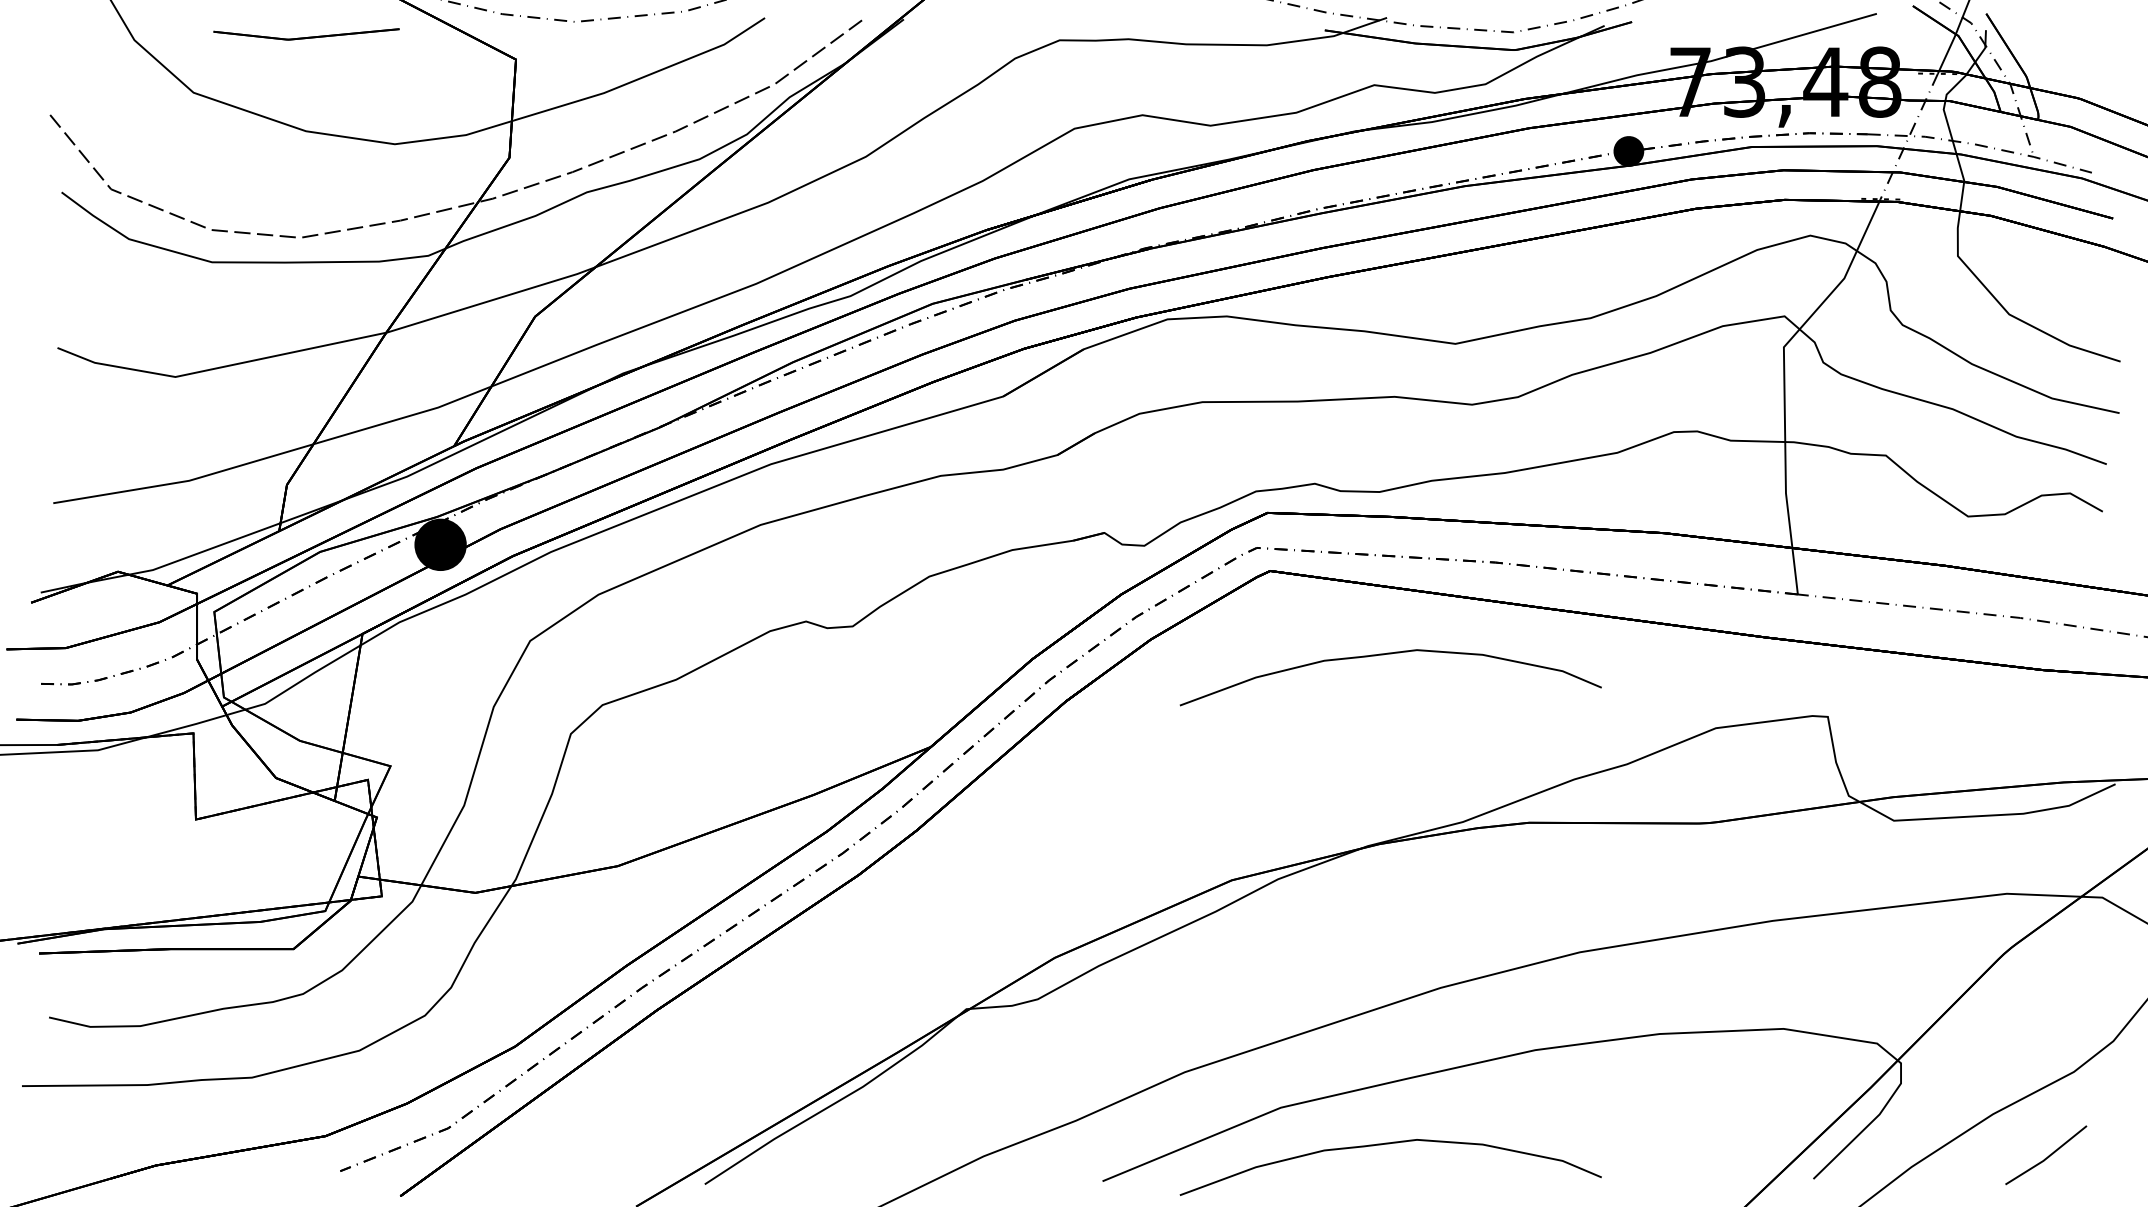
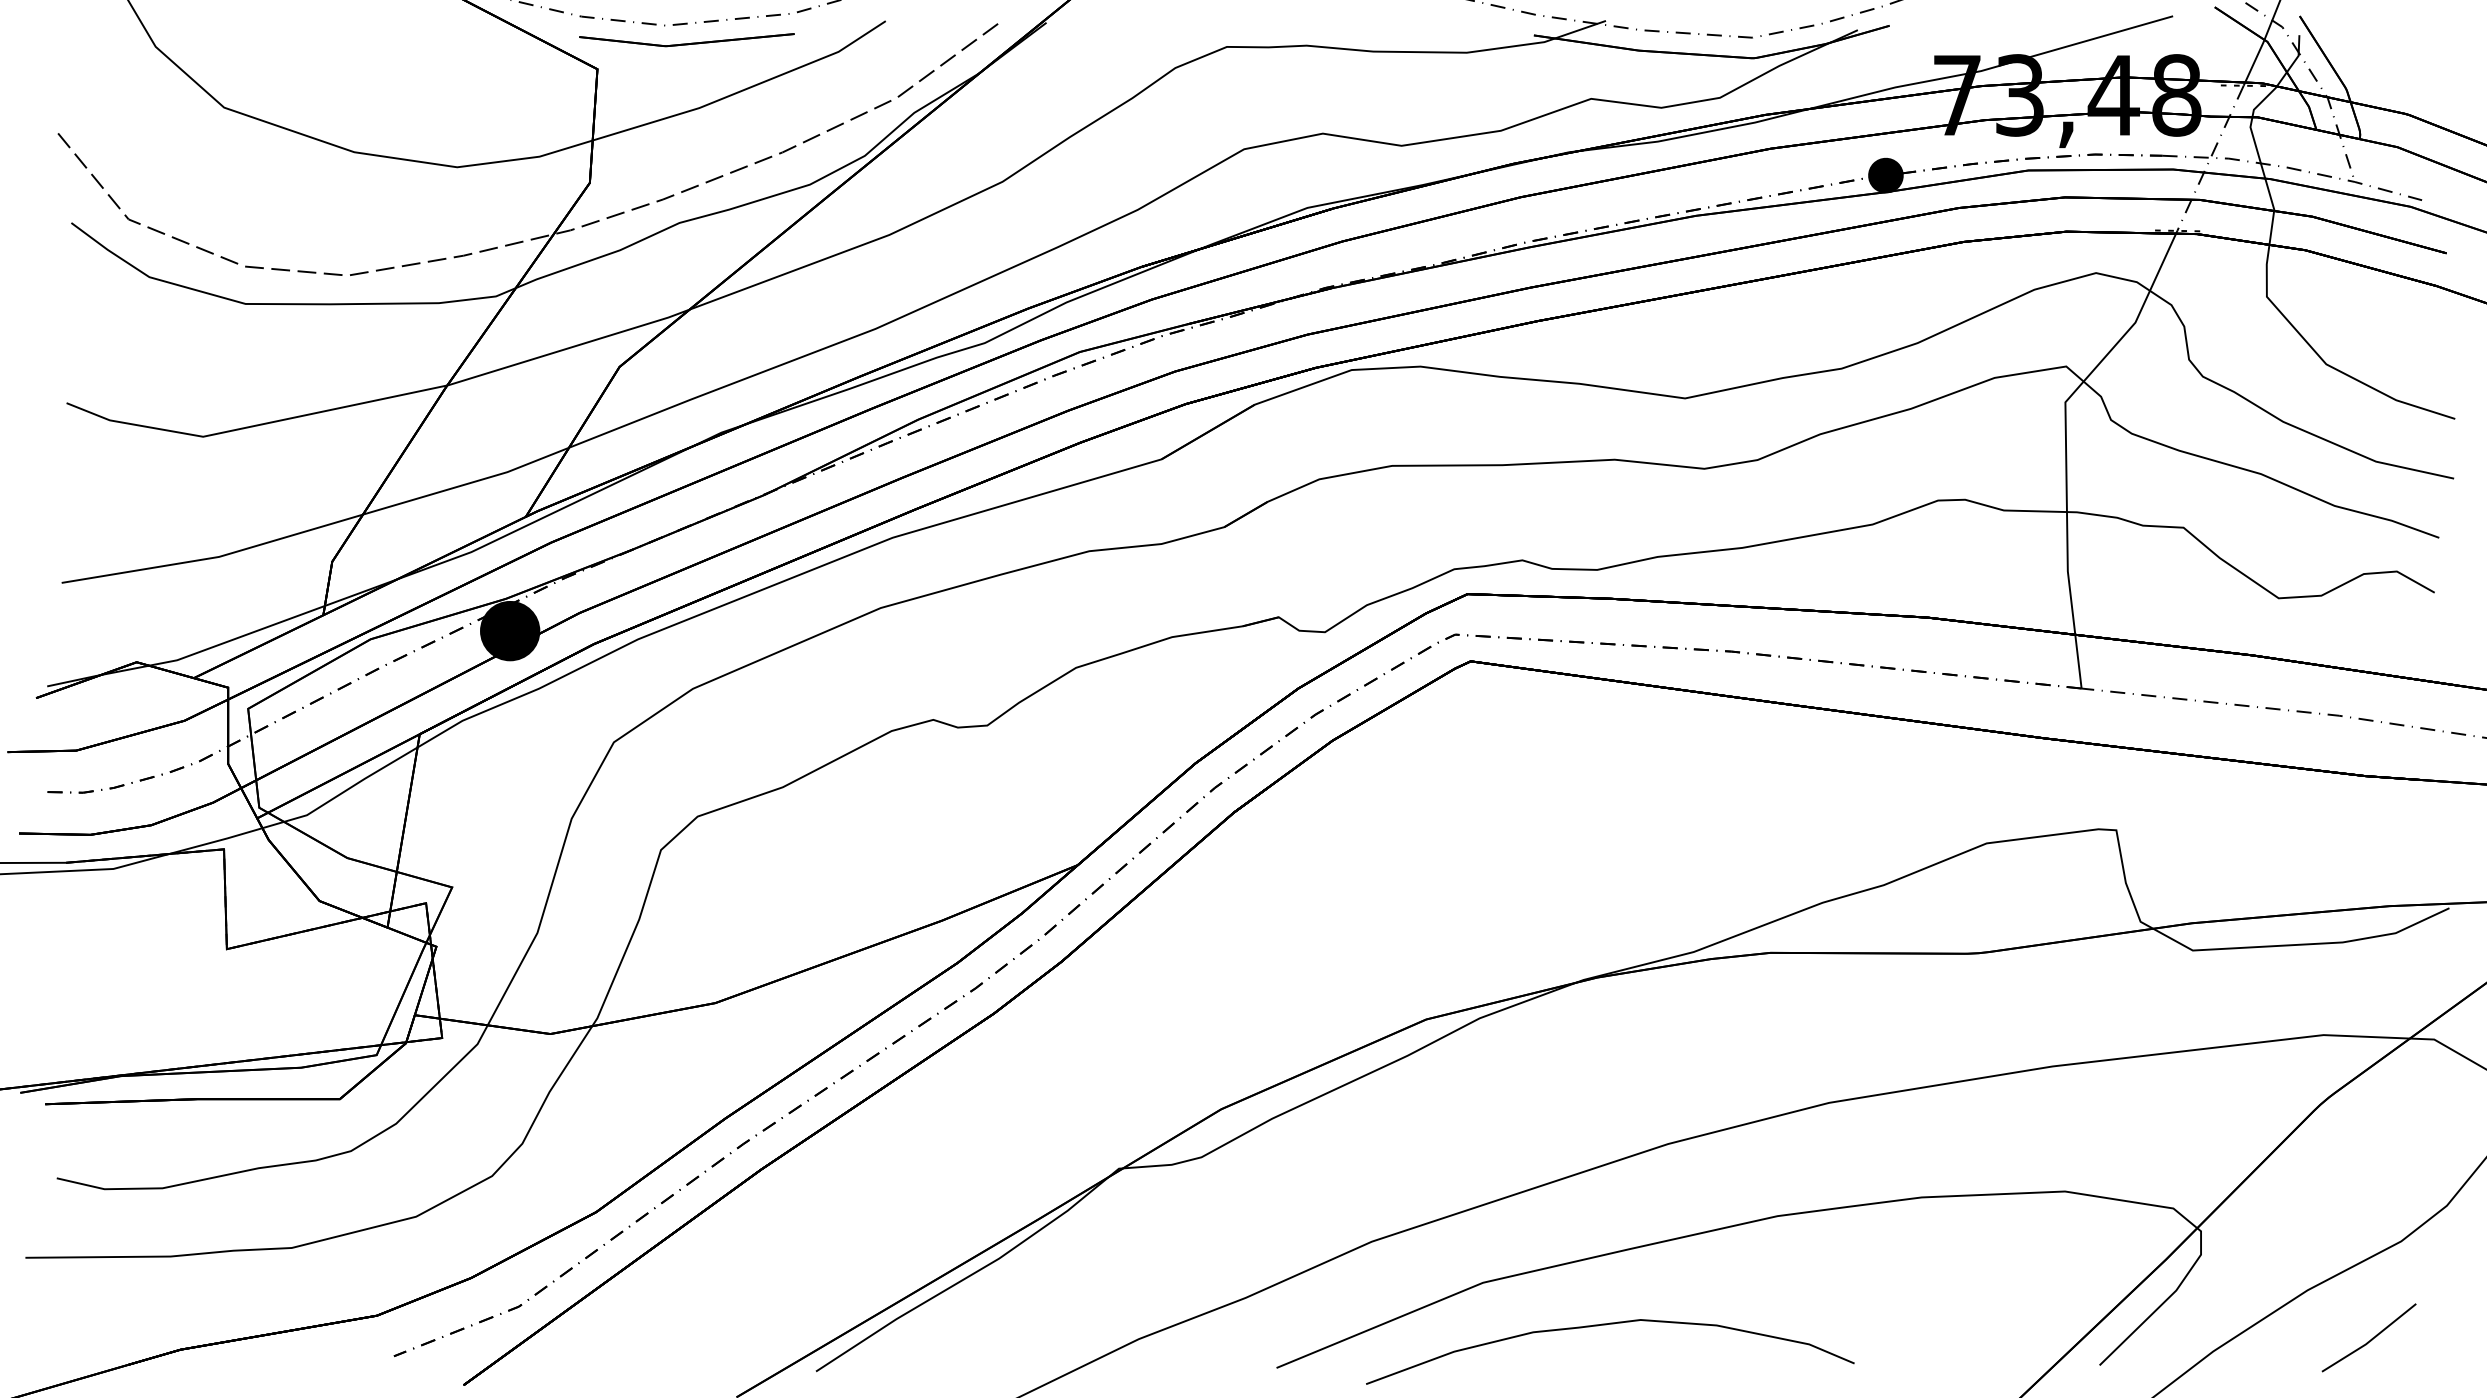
part: (306, 34) -> (686, 40), moved
curve: (1387, 654) -> (1606, 758), removed

